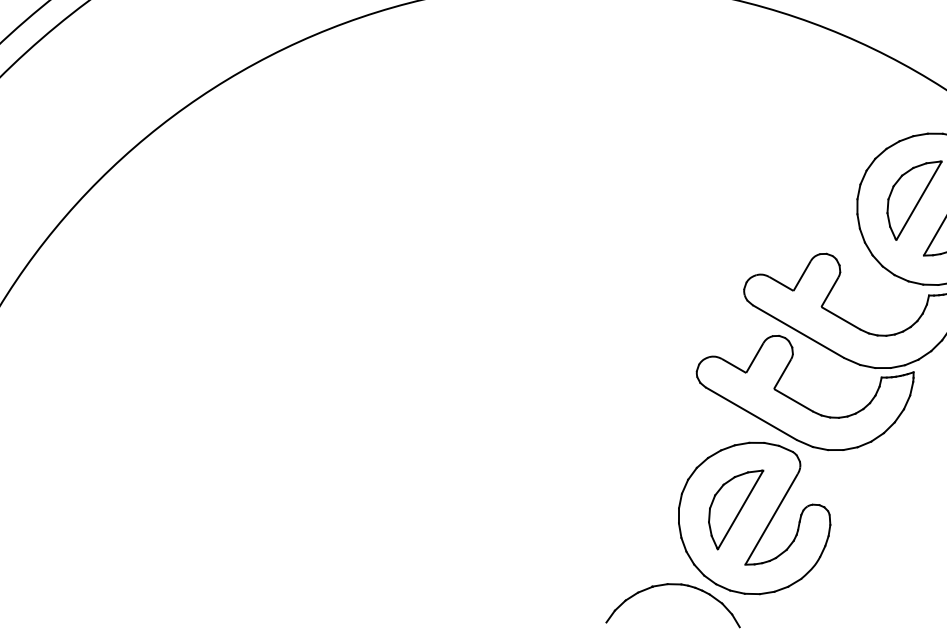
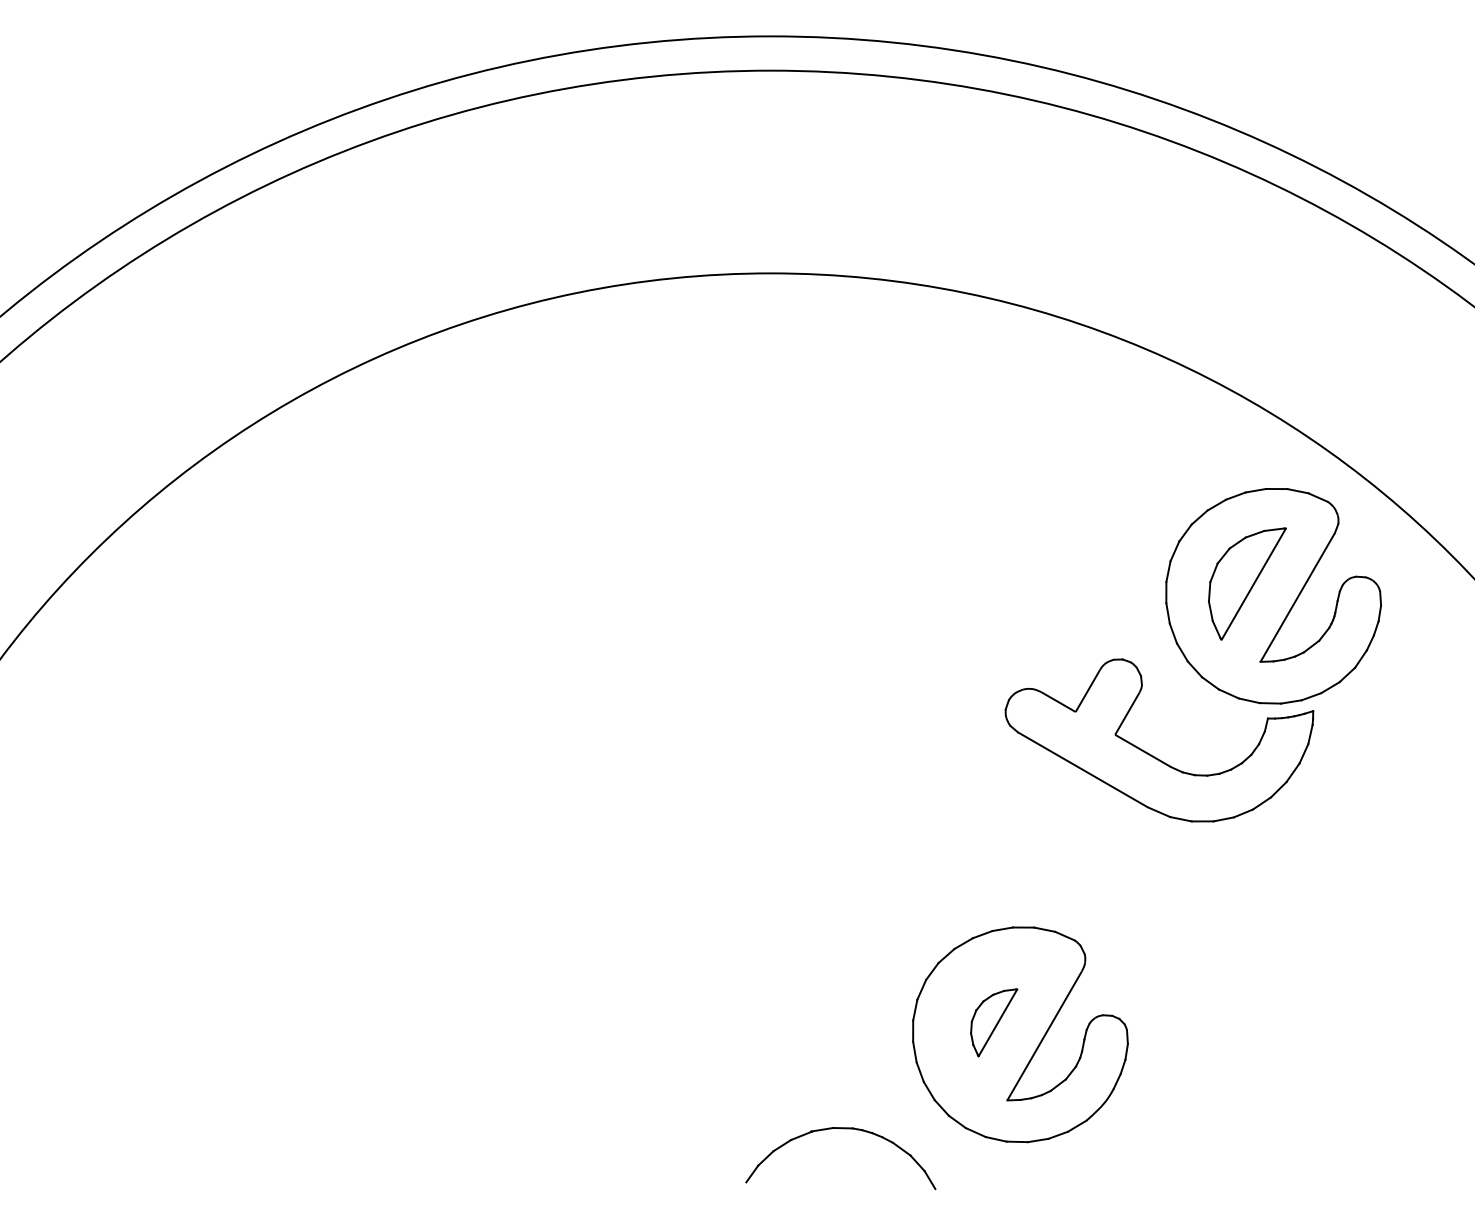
part: (799, 402) -> (1083, 870), removed
part: (735, 509) -> (993, 1022), size x0.6
part: (672, 585) -> (840, 1129), moved

